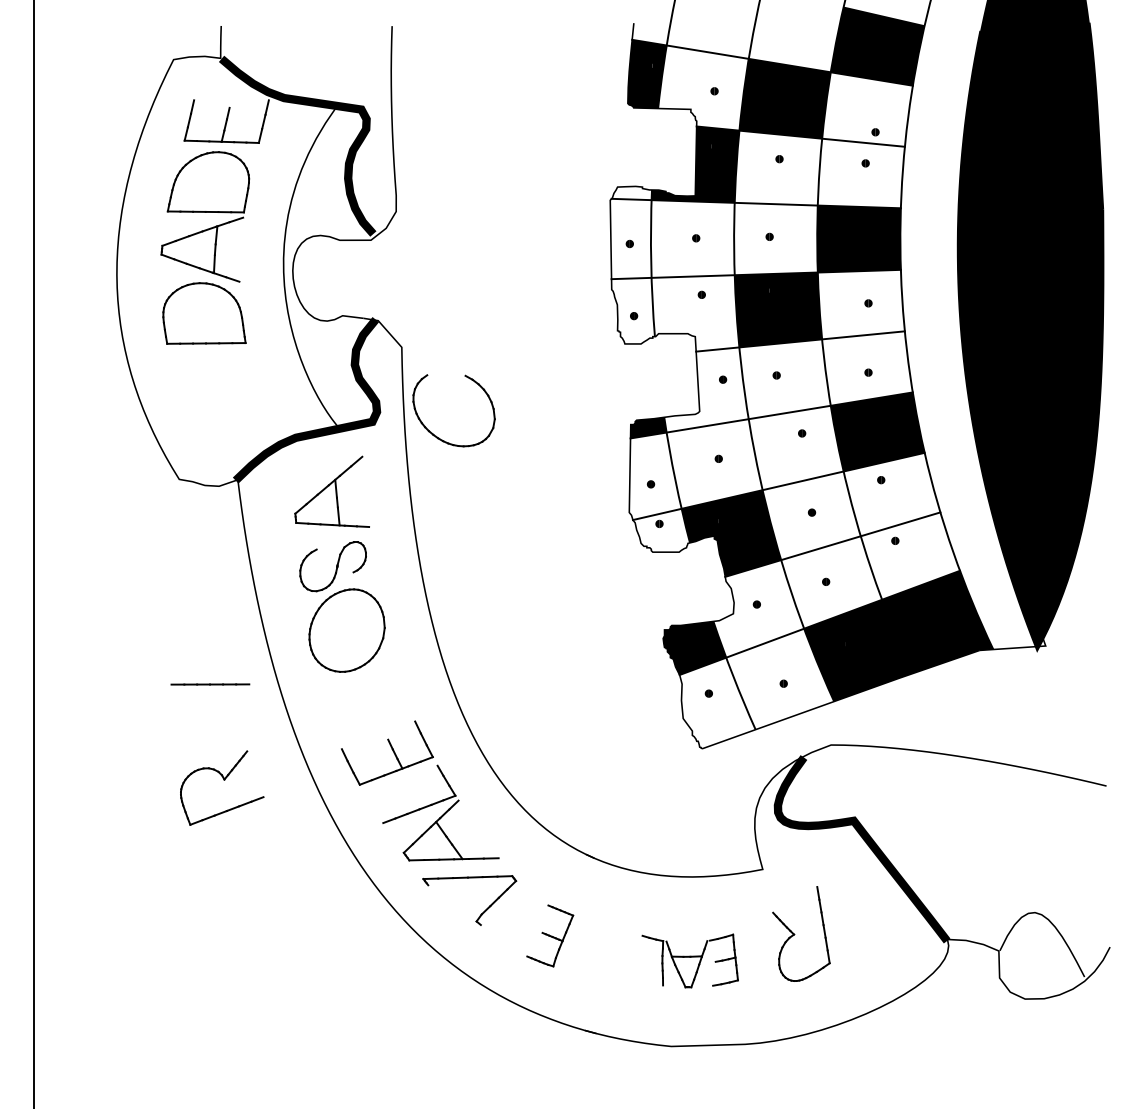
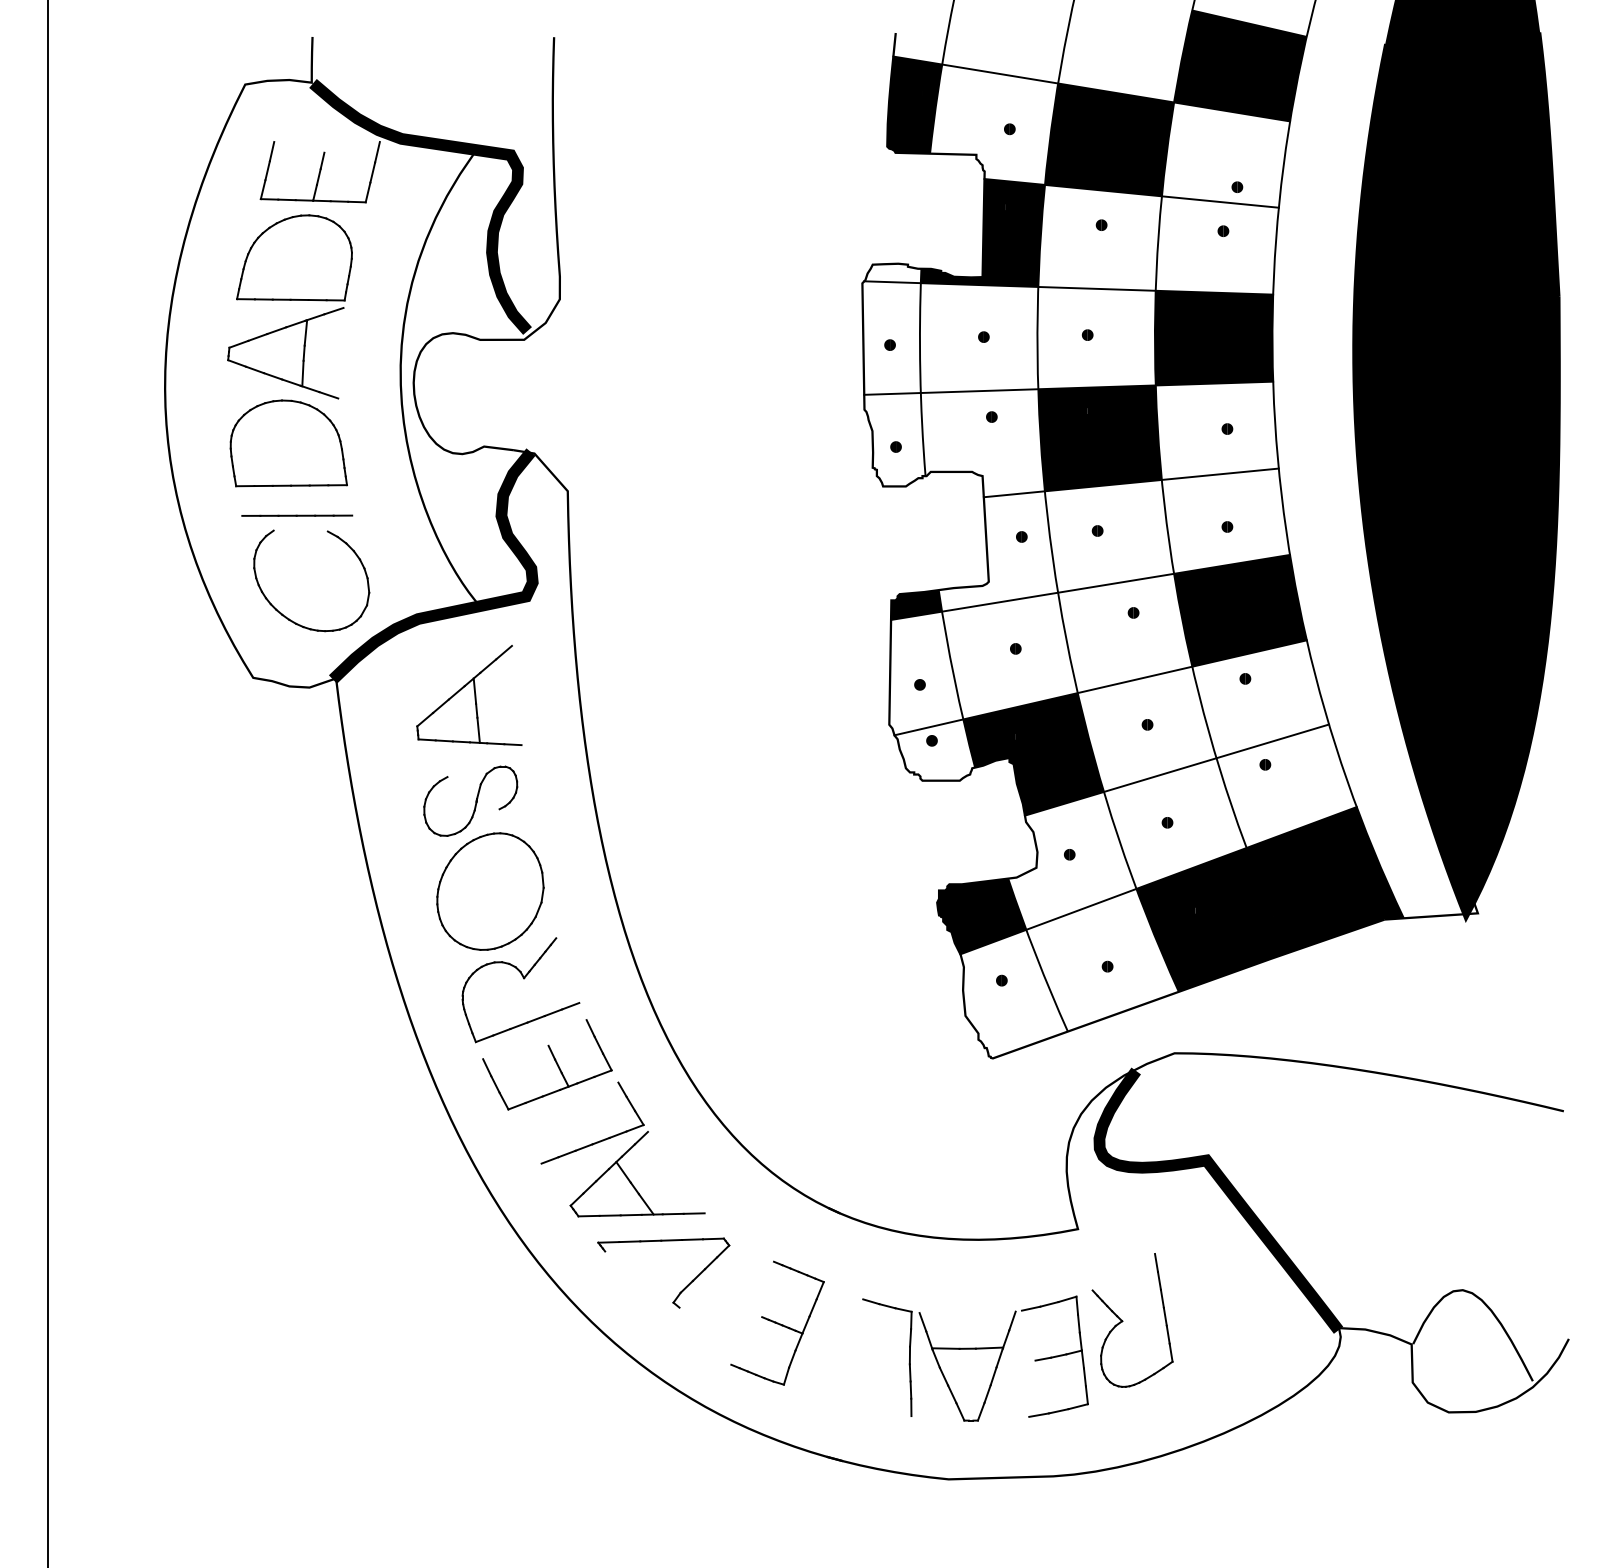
part: (436, 435) -> (286, 616), moved
line: (210, 684) -> (297, 515), moved
part: (224, 780) -> (523, 979), moved
part: (550, 935) -> (777, 1322), size x1.43
part: (690, 960) -> (975, 1358), size x1.67

